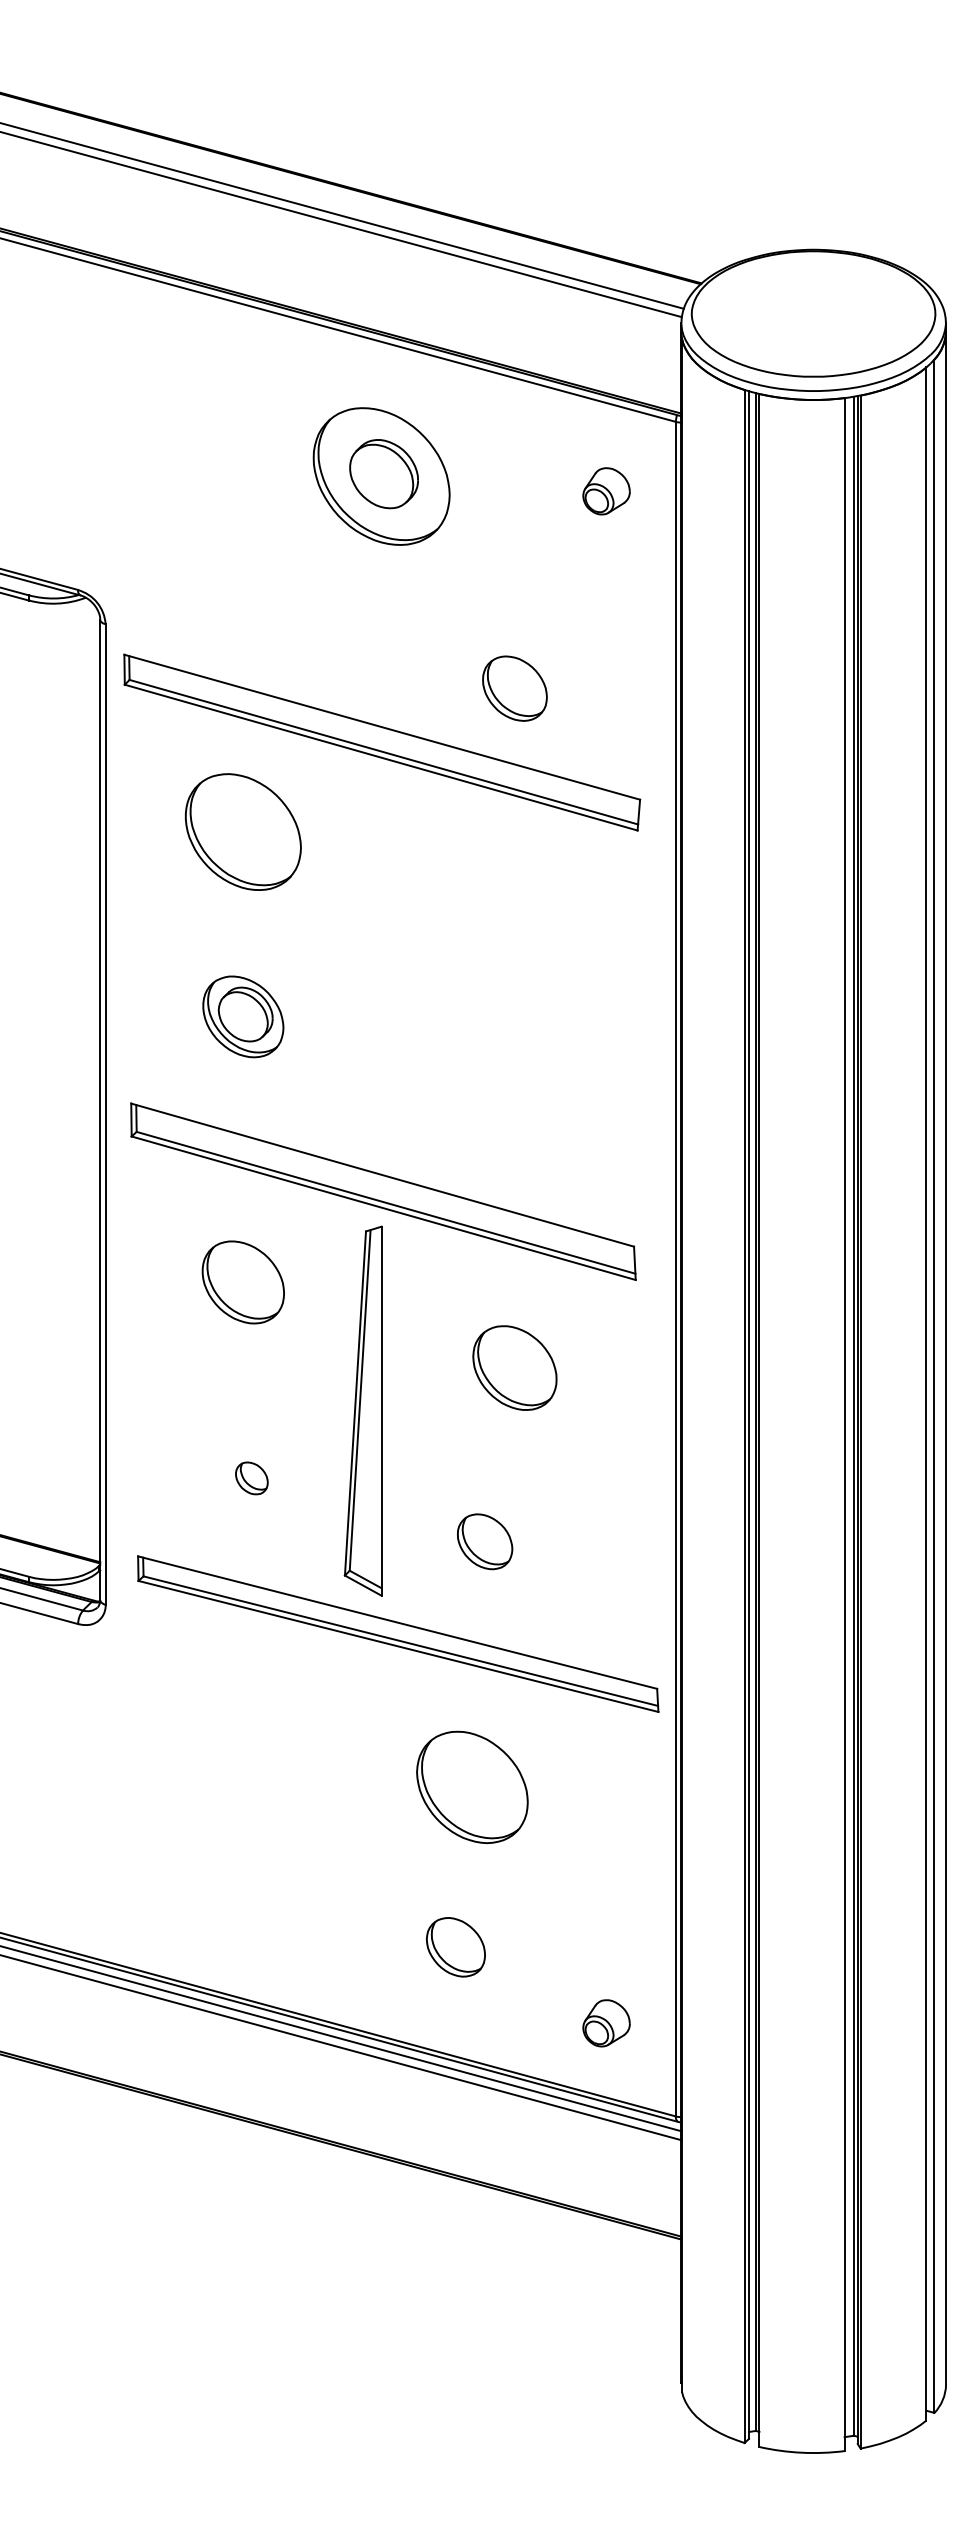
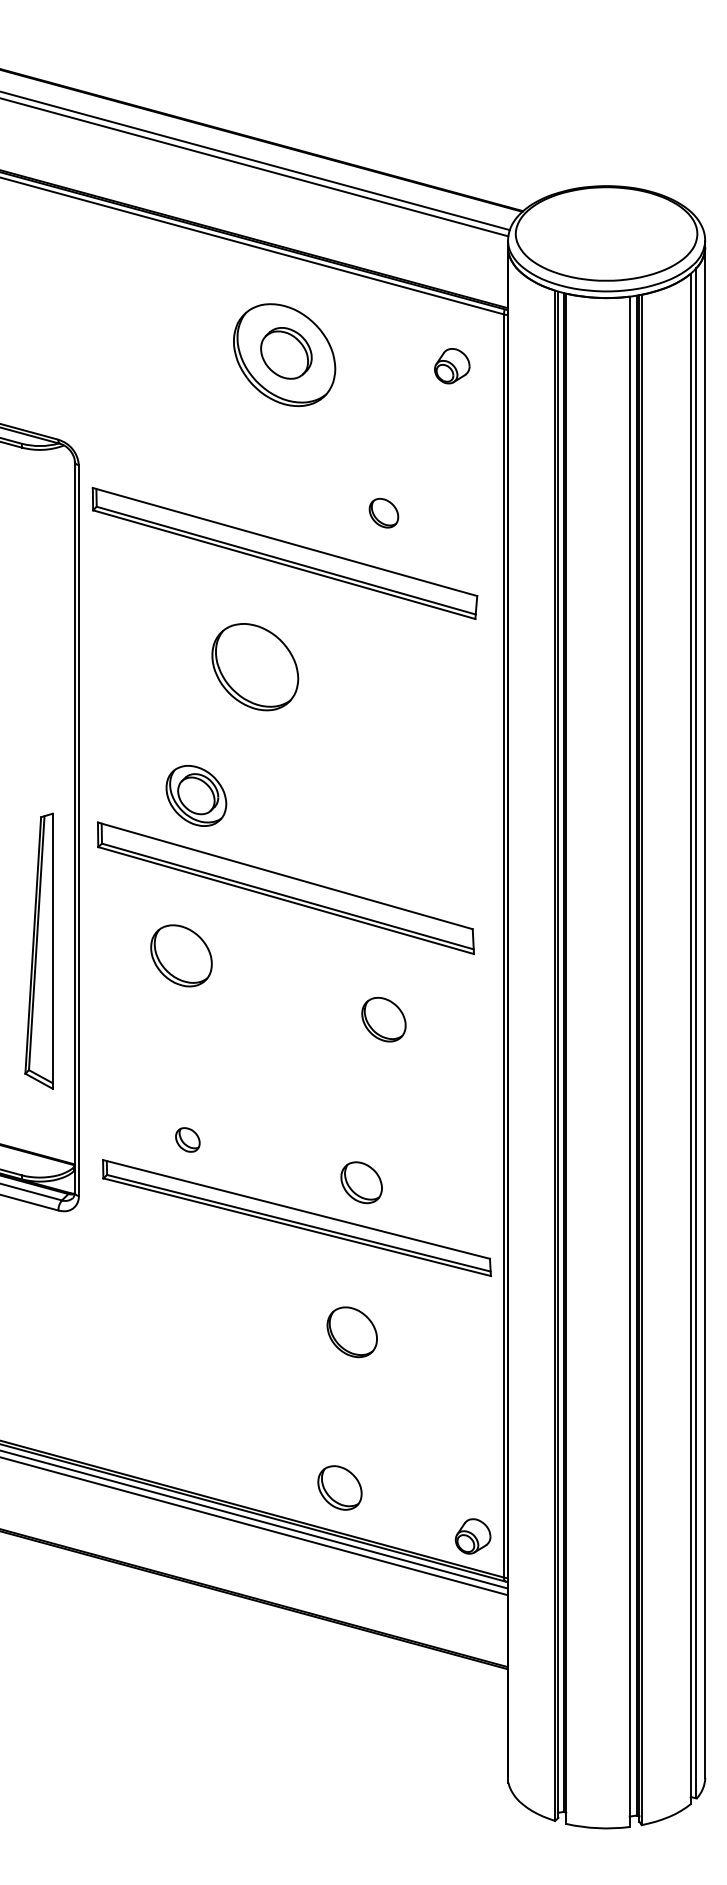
part: (514, 688) -> (383, 513), size x0.6
part: (243, 831) -> (255, 666), moved
part: (243, 1016) -> (196, 795), moved
part: (514, 1367) -> (383, 1019), size x0.7
part: (362, 1410) -> (38, 950), moved
part: (251, 1478) -> (187, 1140), moved
part: (485, 1541) -> (362, 1182), moved
part: (472, 1787) -> (352, 1332), size x0.6
part: (455, 1947) -> (339, 1488), moved
part: (606, 2023) -> (473, 1536), moved

